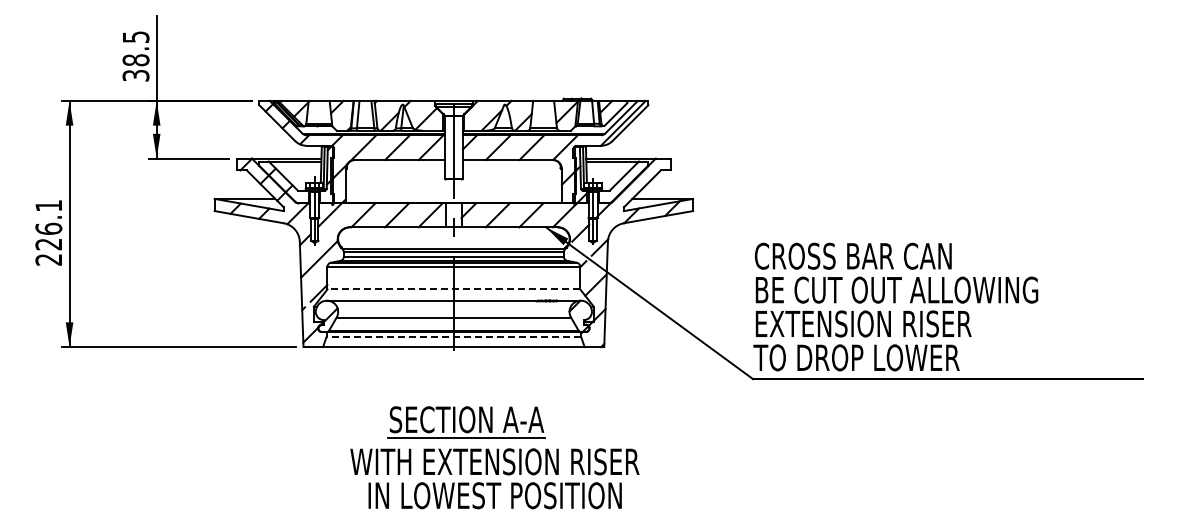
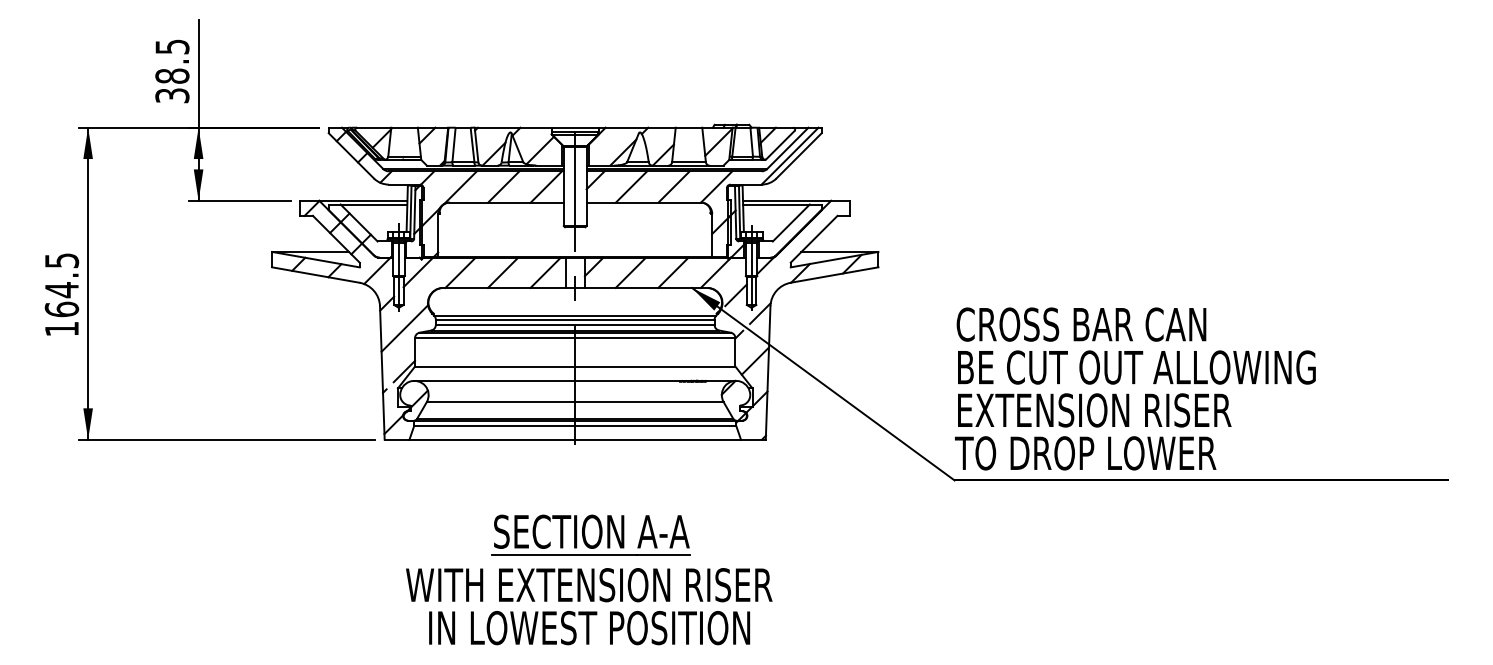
text: (48, 232) -> (61, 294), 226.1 -> 164.5
line: (453, 289) -> (574, 366), dashed -> solid
line: (453, 336) -> (574, 426), dashed -> solid
text: (494, 478) -> (588, 606), moved

